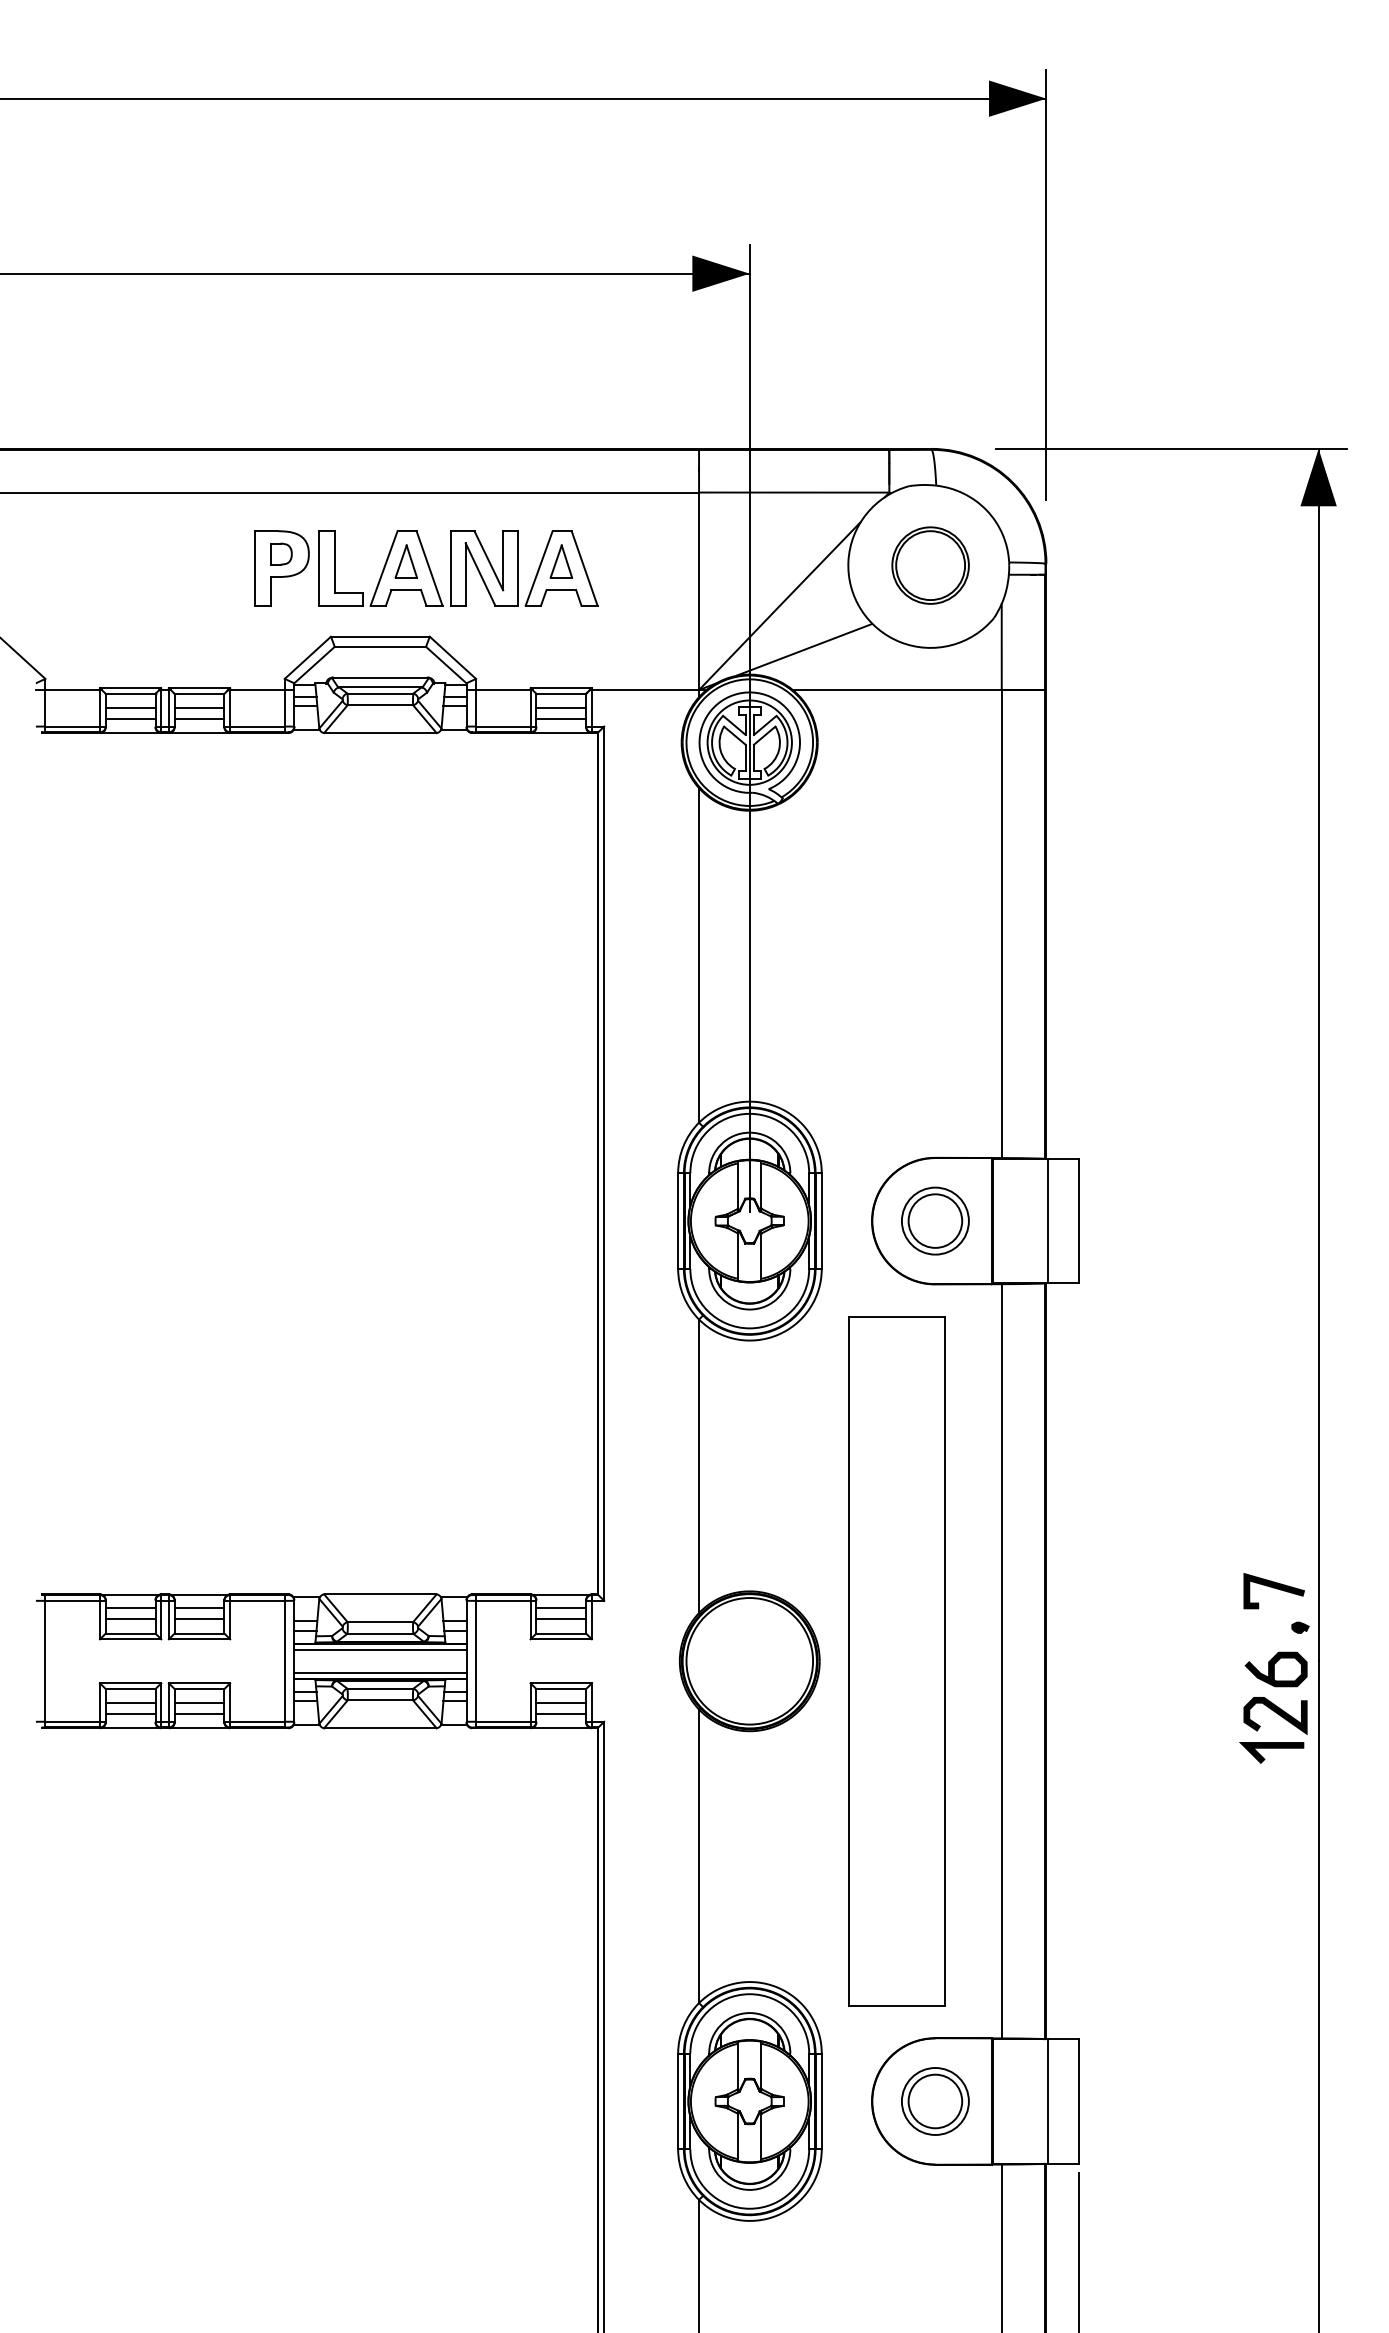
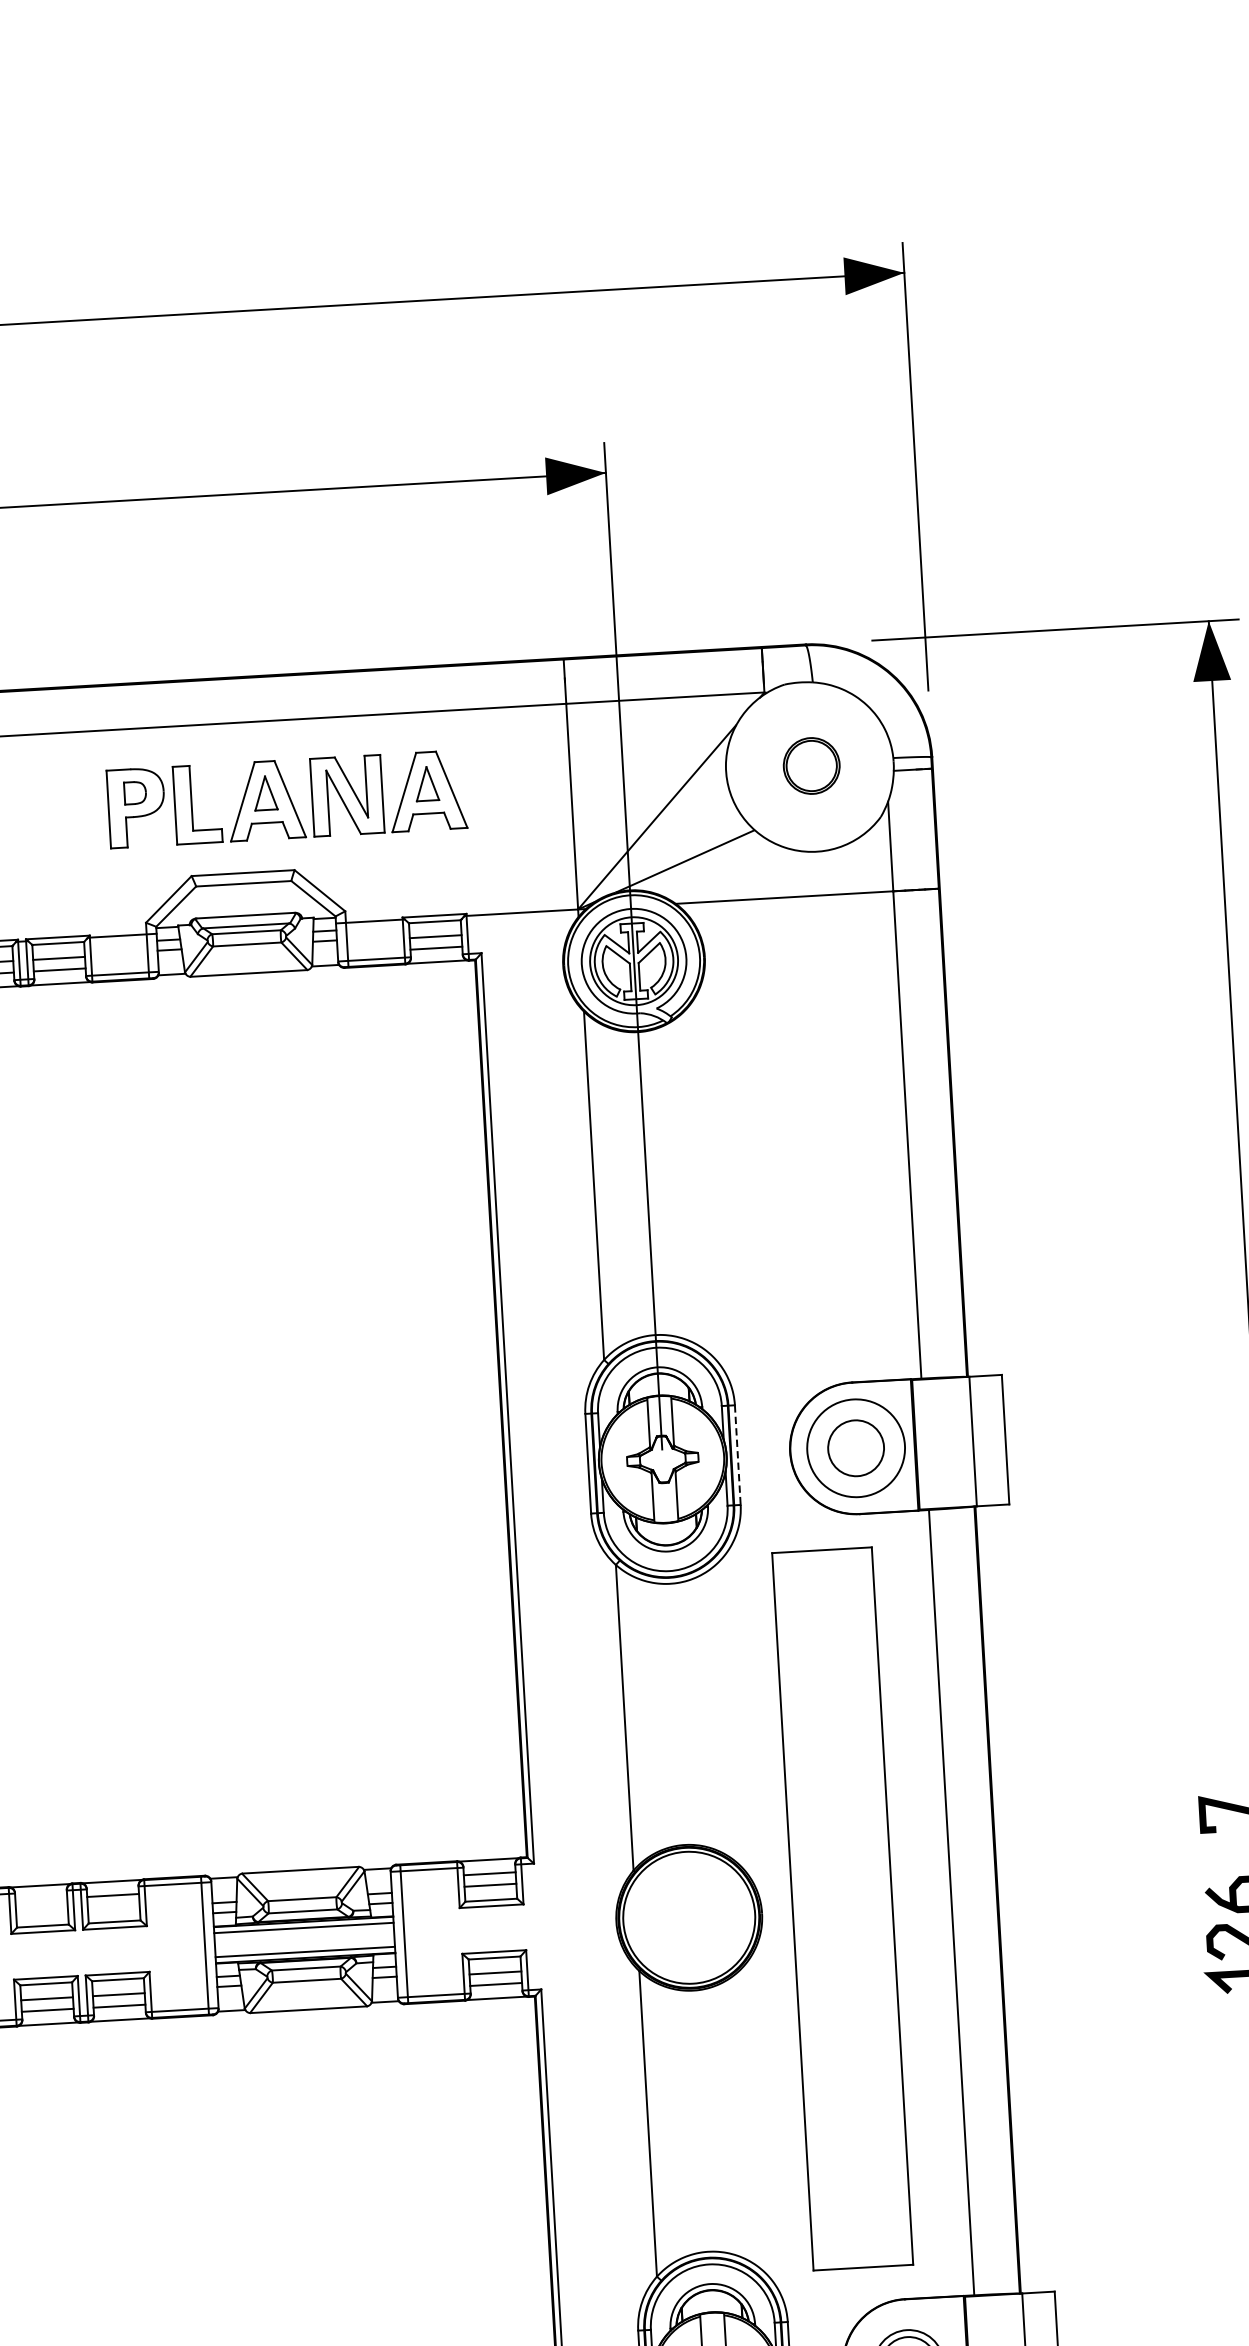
part: (930, 565) -> (811, 765), size x0.7
circle: (934, 1220) -> (855, 1447), size x1.4
line: (821, 1221) -> (737, 1455), solid -> dashed
line: (130, 1608) -> (41, 1899), removed
line: (130, 1619) -> (41, 1911), removed
line: (199, 1619) -> (113, 1907), removed

